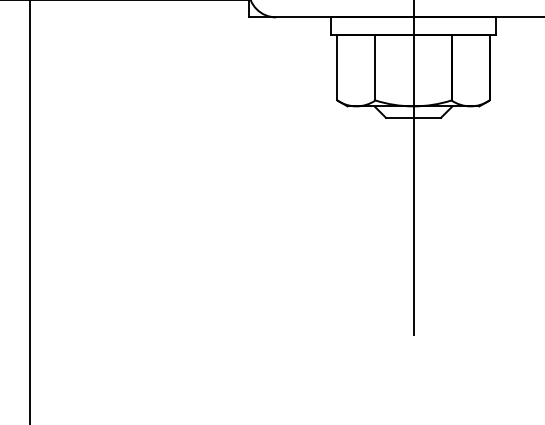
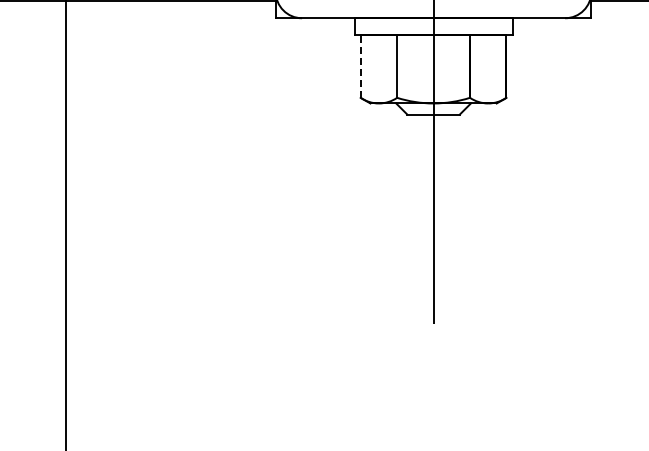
line: (337, 66) -> (360, 65), solid -> dashed

